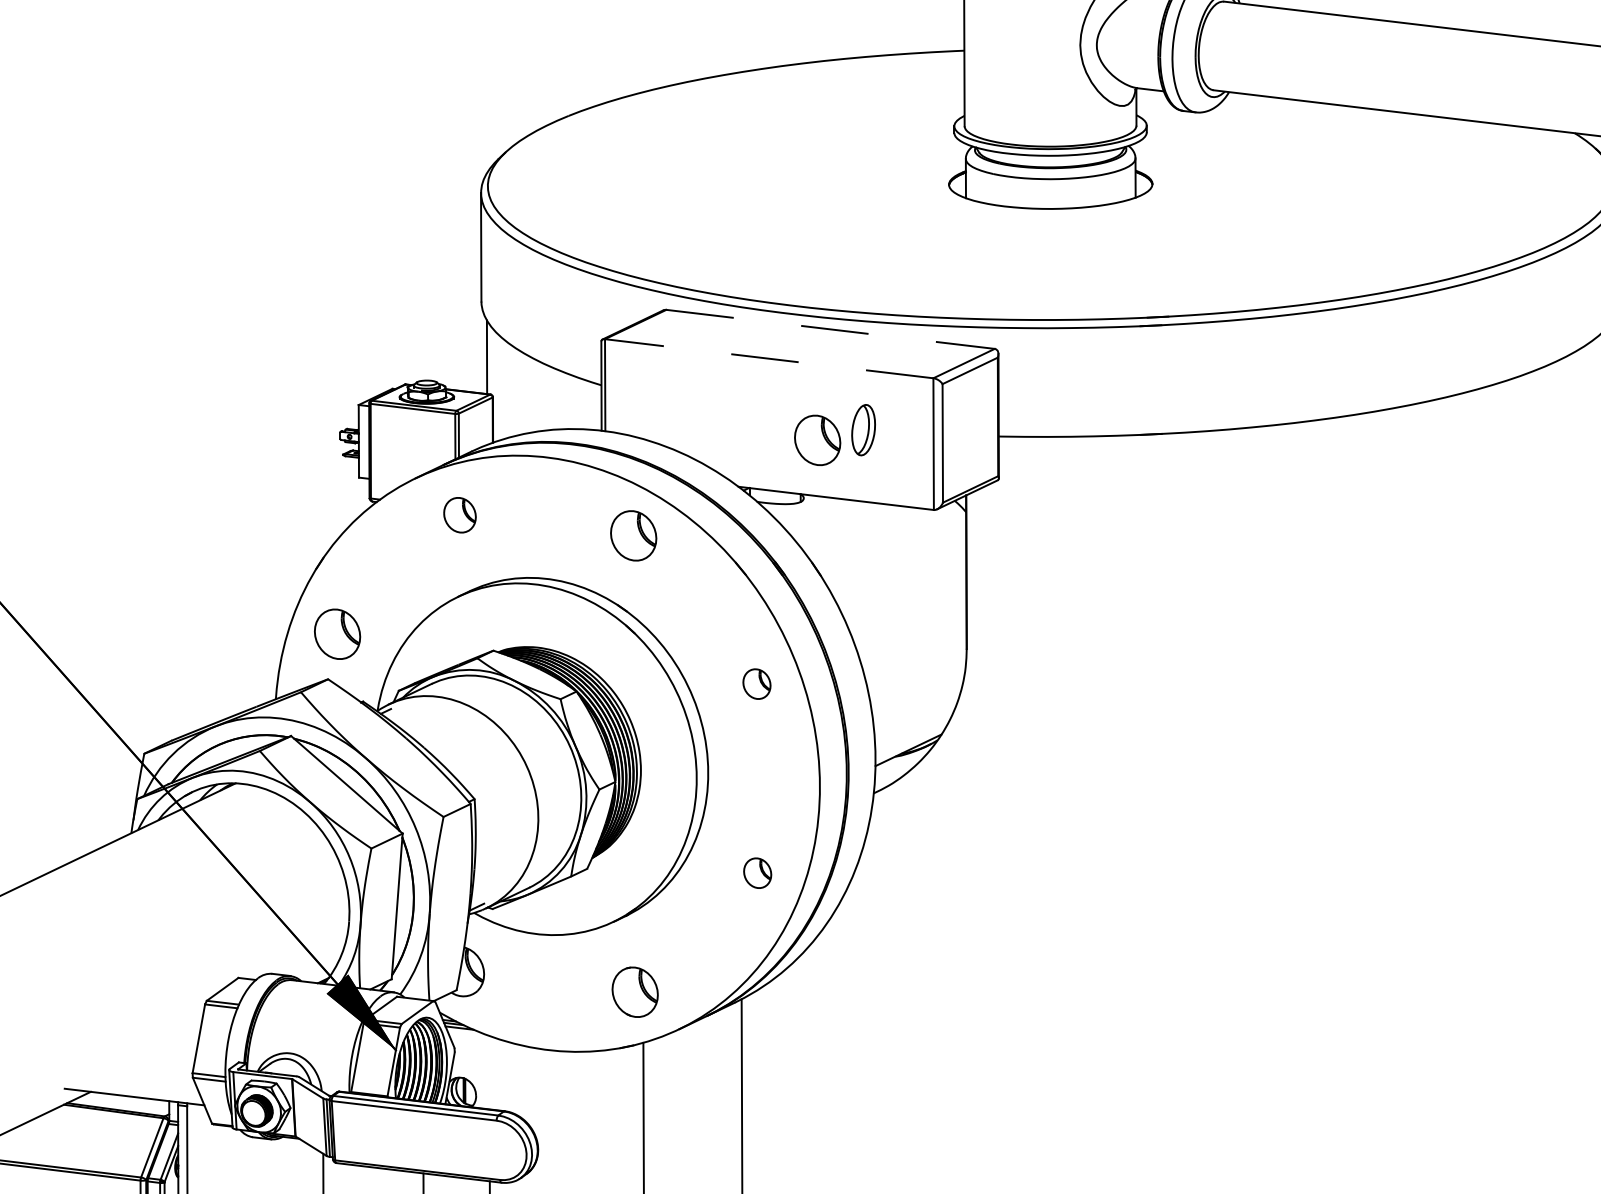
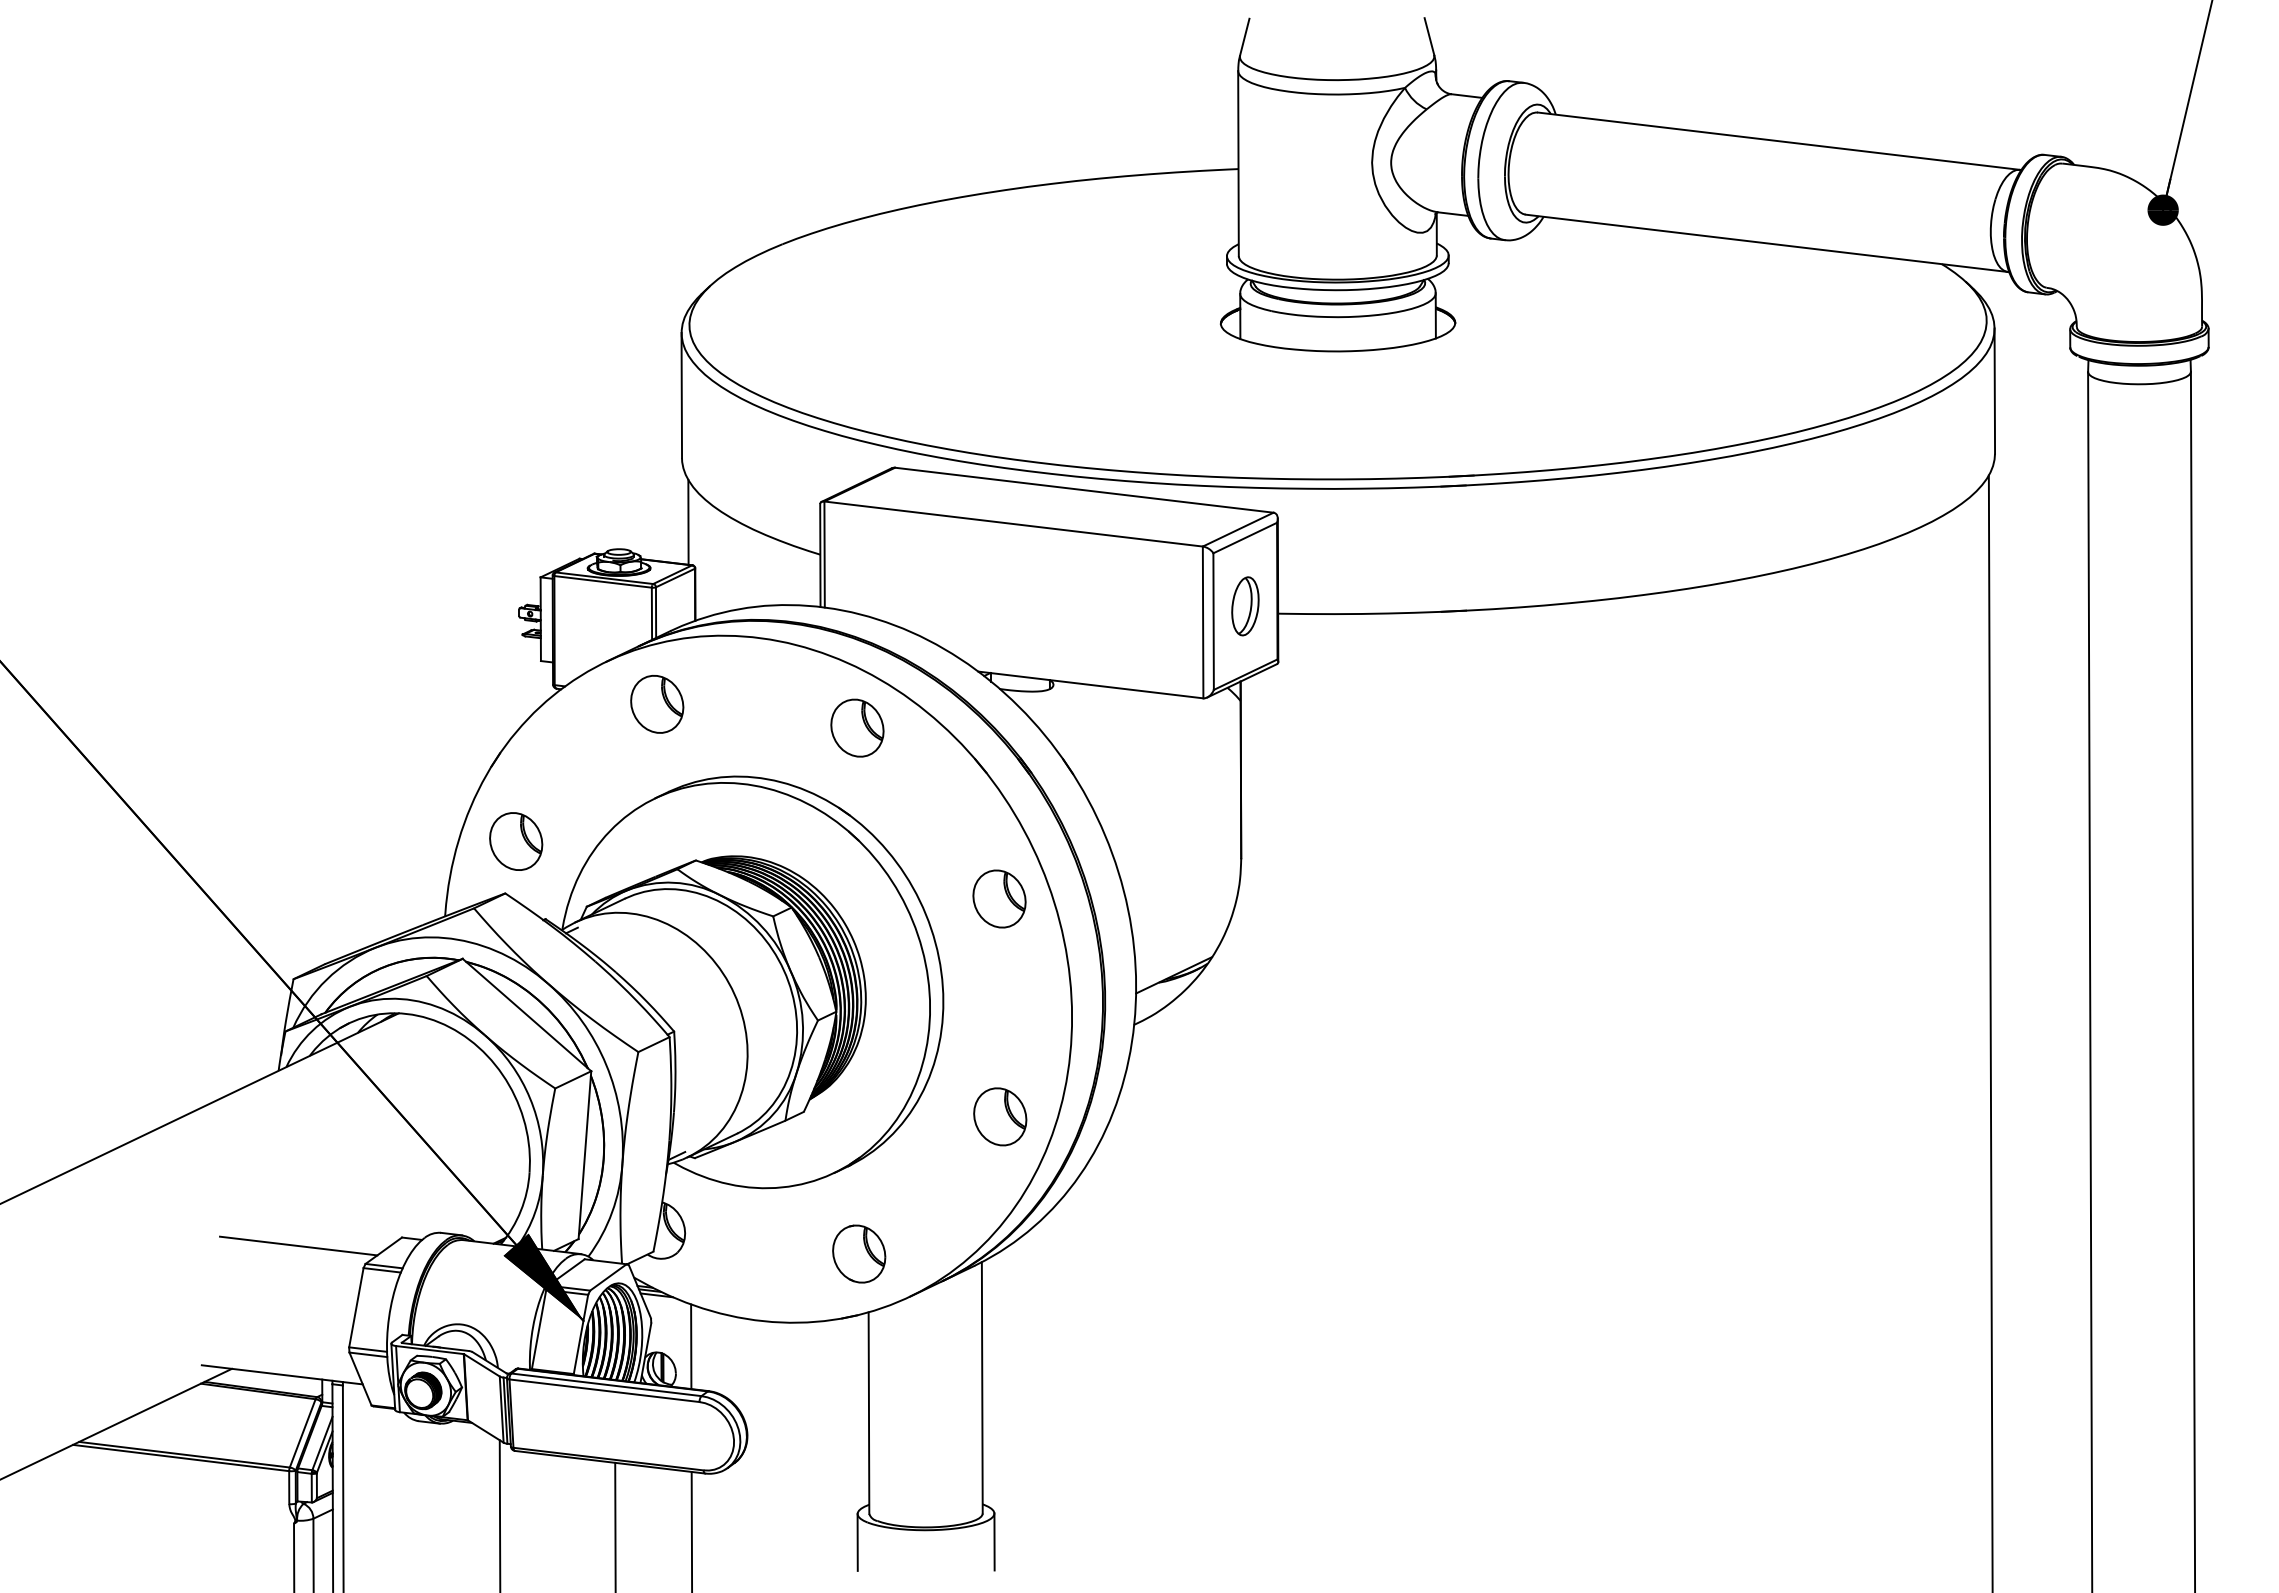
line: (830, 329) -> (1084, 490), dashed -> solid
line: (769, 359) -> (1013, 524), dashed -> solid
part: (863, 430) -> (1245, 606), moved
part: (817, 439) -> (1069, 617), removed
part: (460, 515) -> (657, 704), size x1.43
part: (756, 683) -> (999, 898), size x1.67
part: (757, 872) -> (1000, 1116), size x1.67
line: (148, 984) -> (298, 1245), added
line: (489, 1072) -> (691, 1346), added

